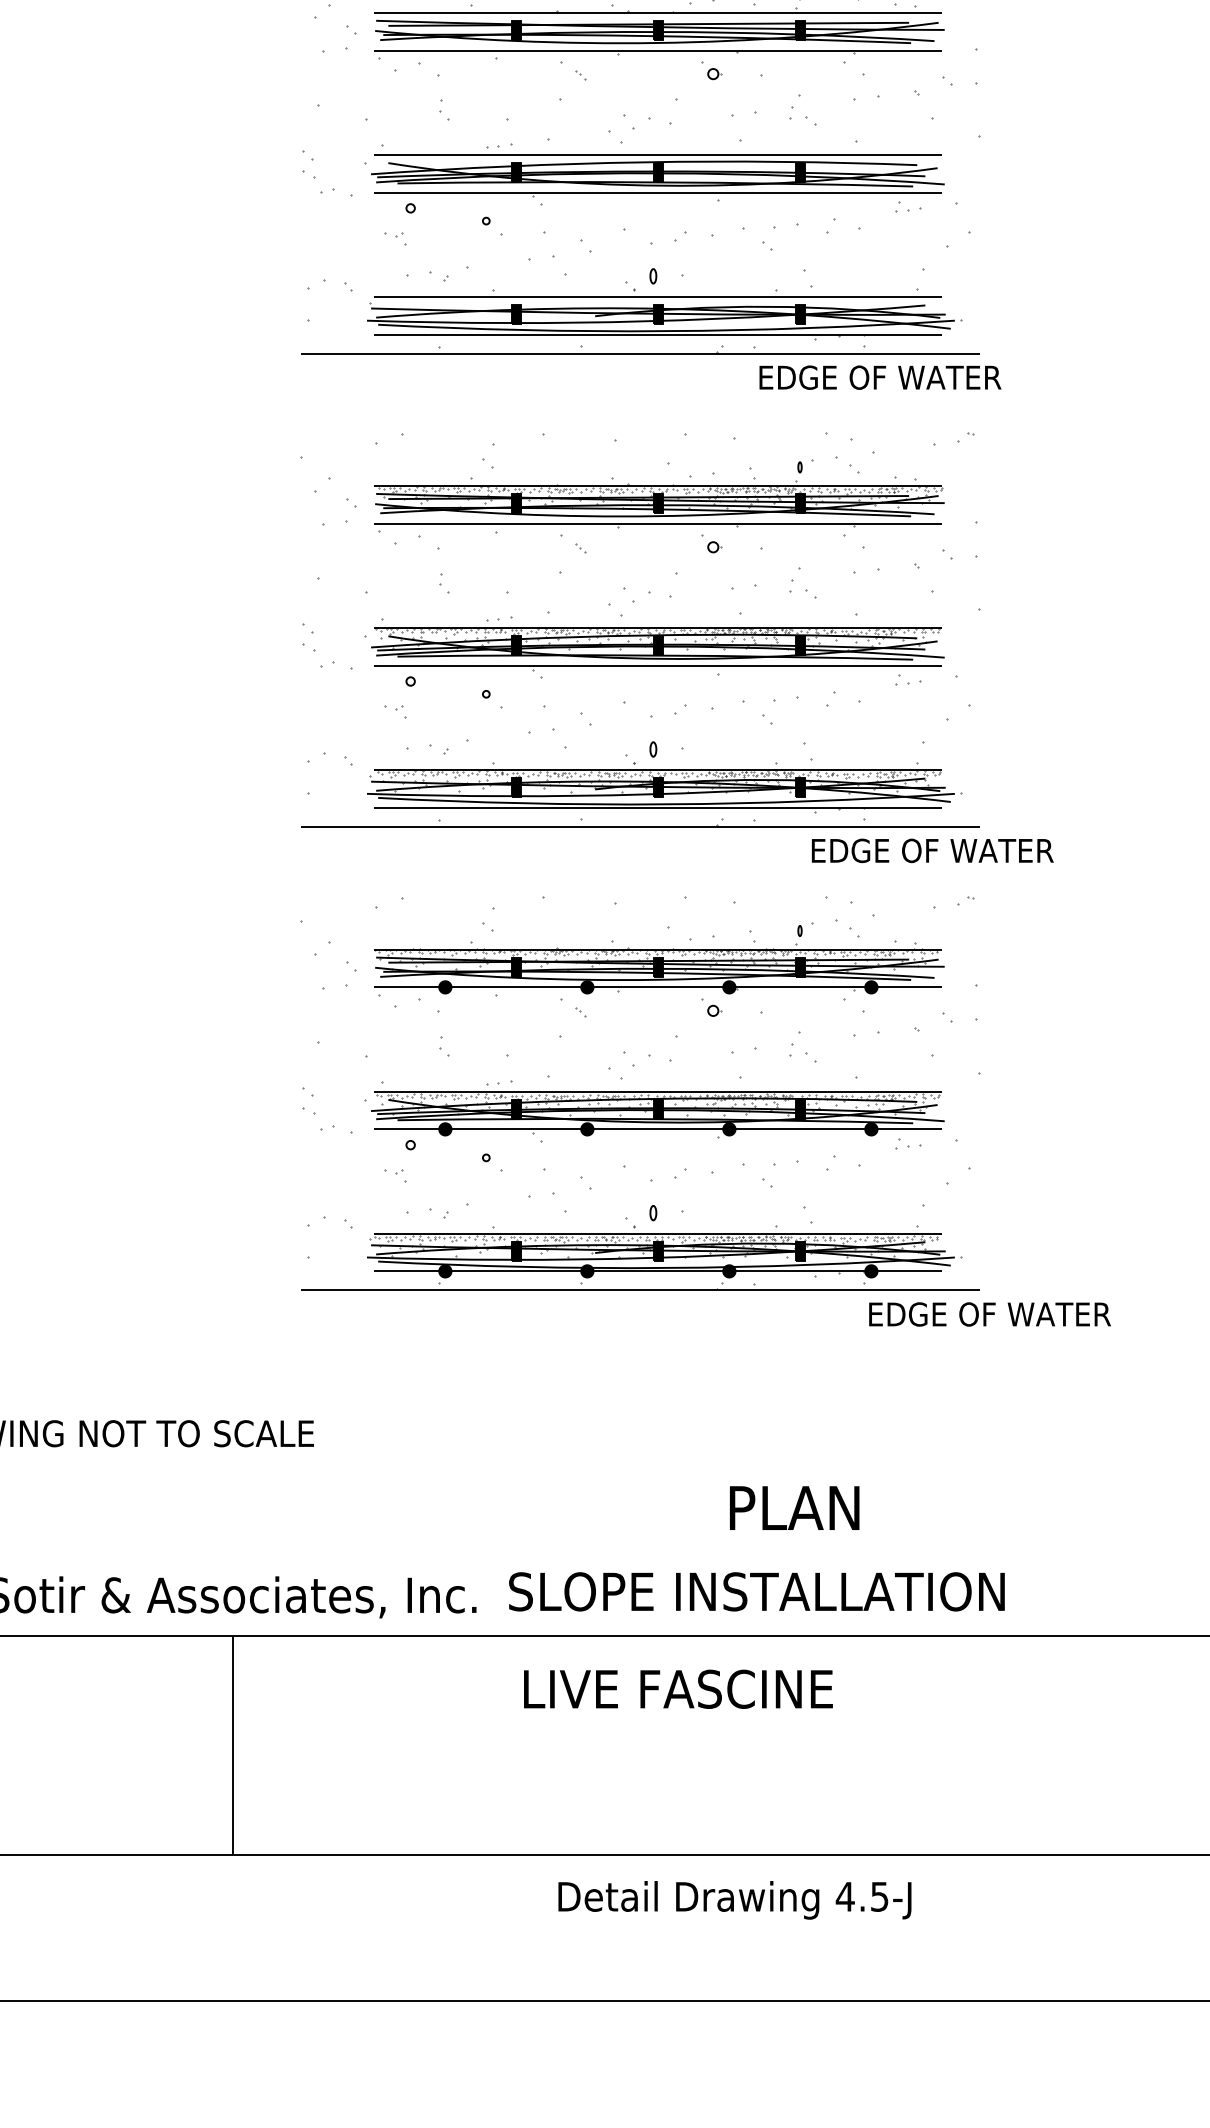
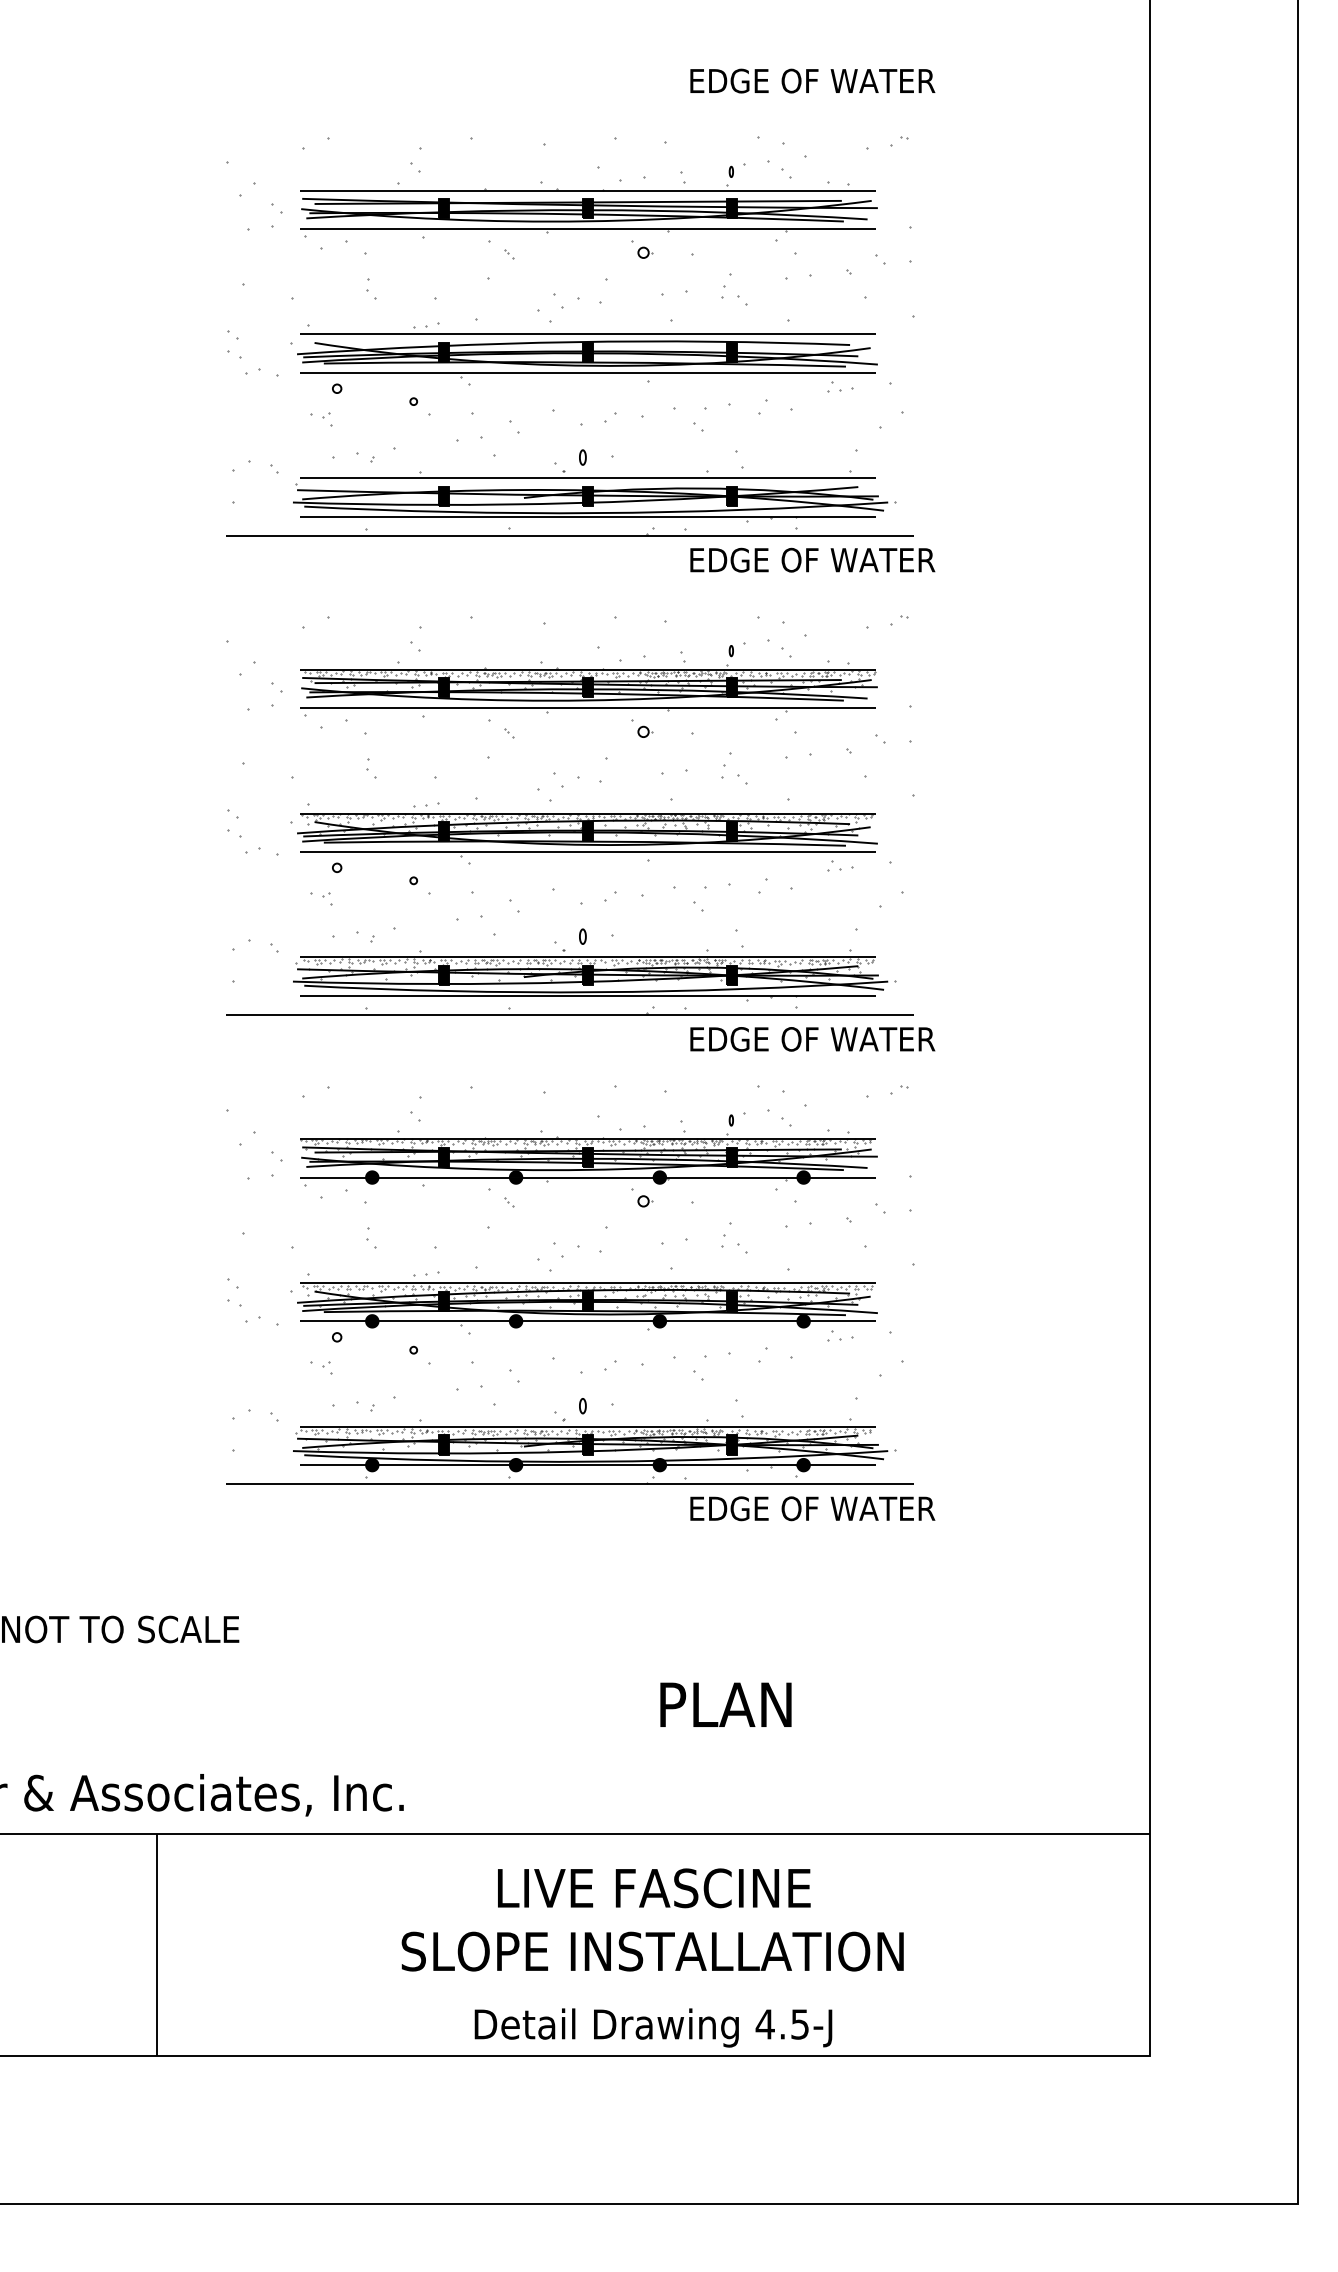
text: (932, 851) -> (812, 1039), moved
text: (989, 1314) -> (812, 1508), moved
text: (756, 1591) -> (652, 1951), moved
text: (678, 1689) -> (654, 1888), moved
text: (734, 1899) -> (653, 2027), moved

